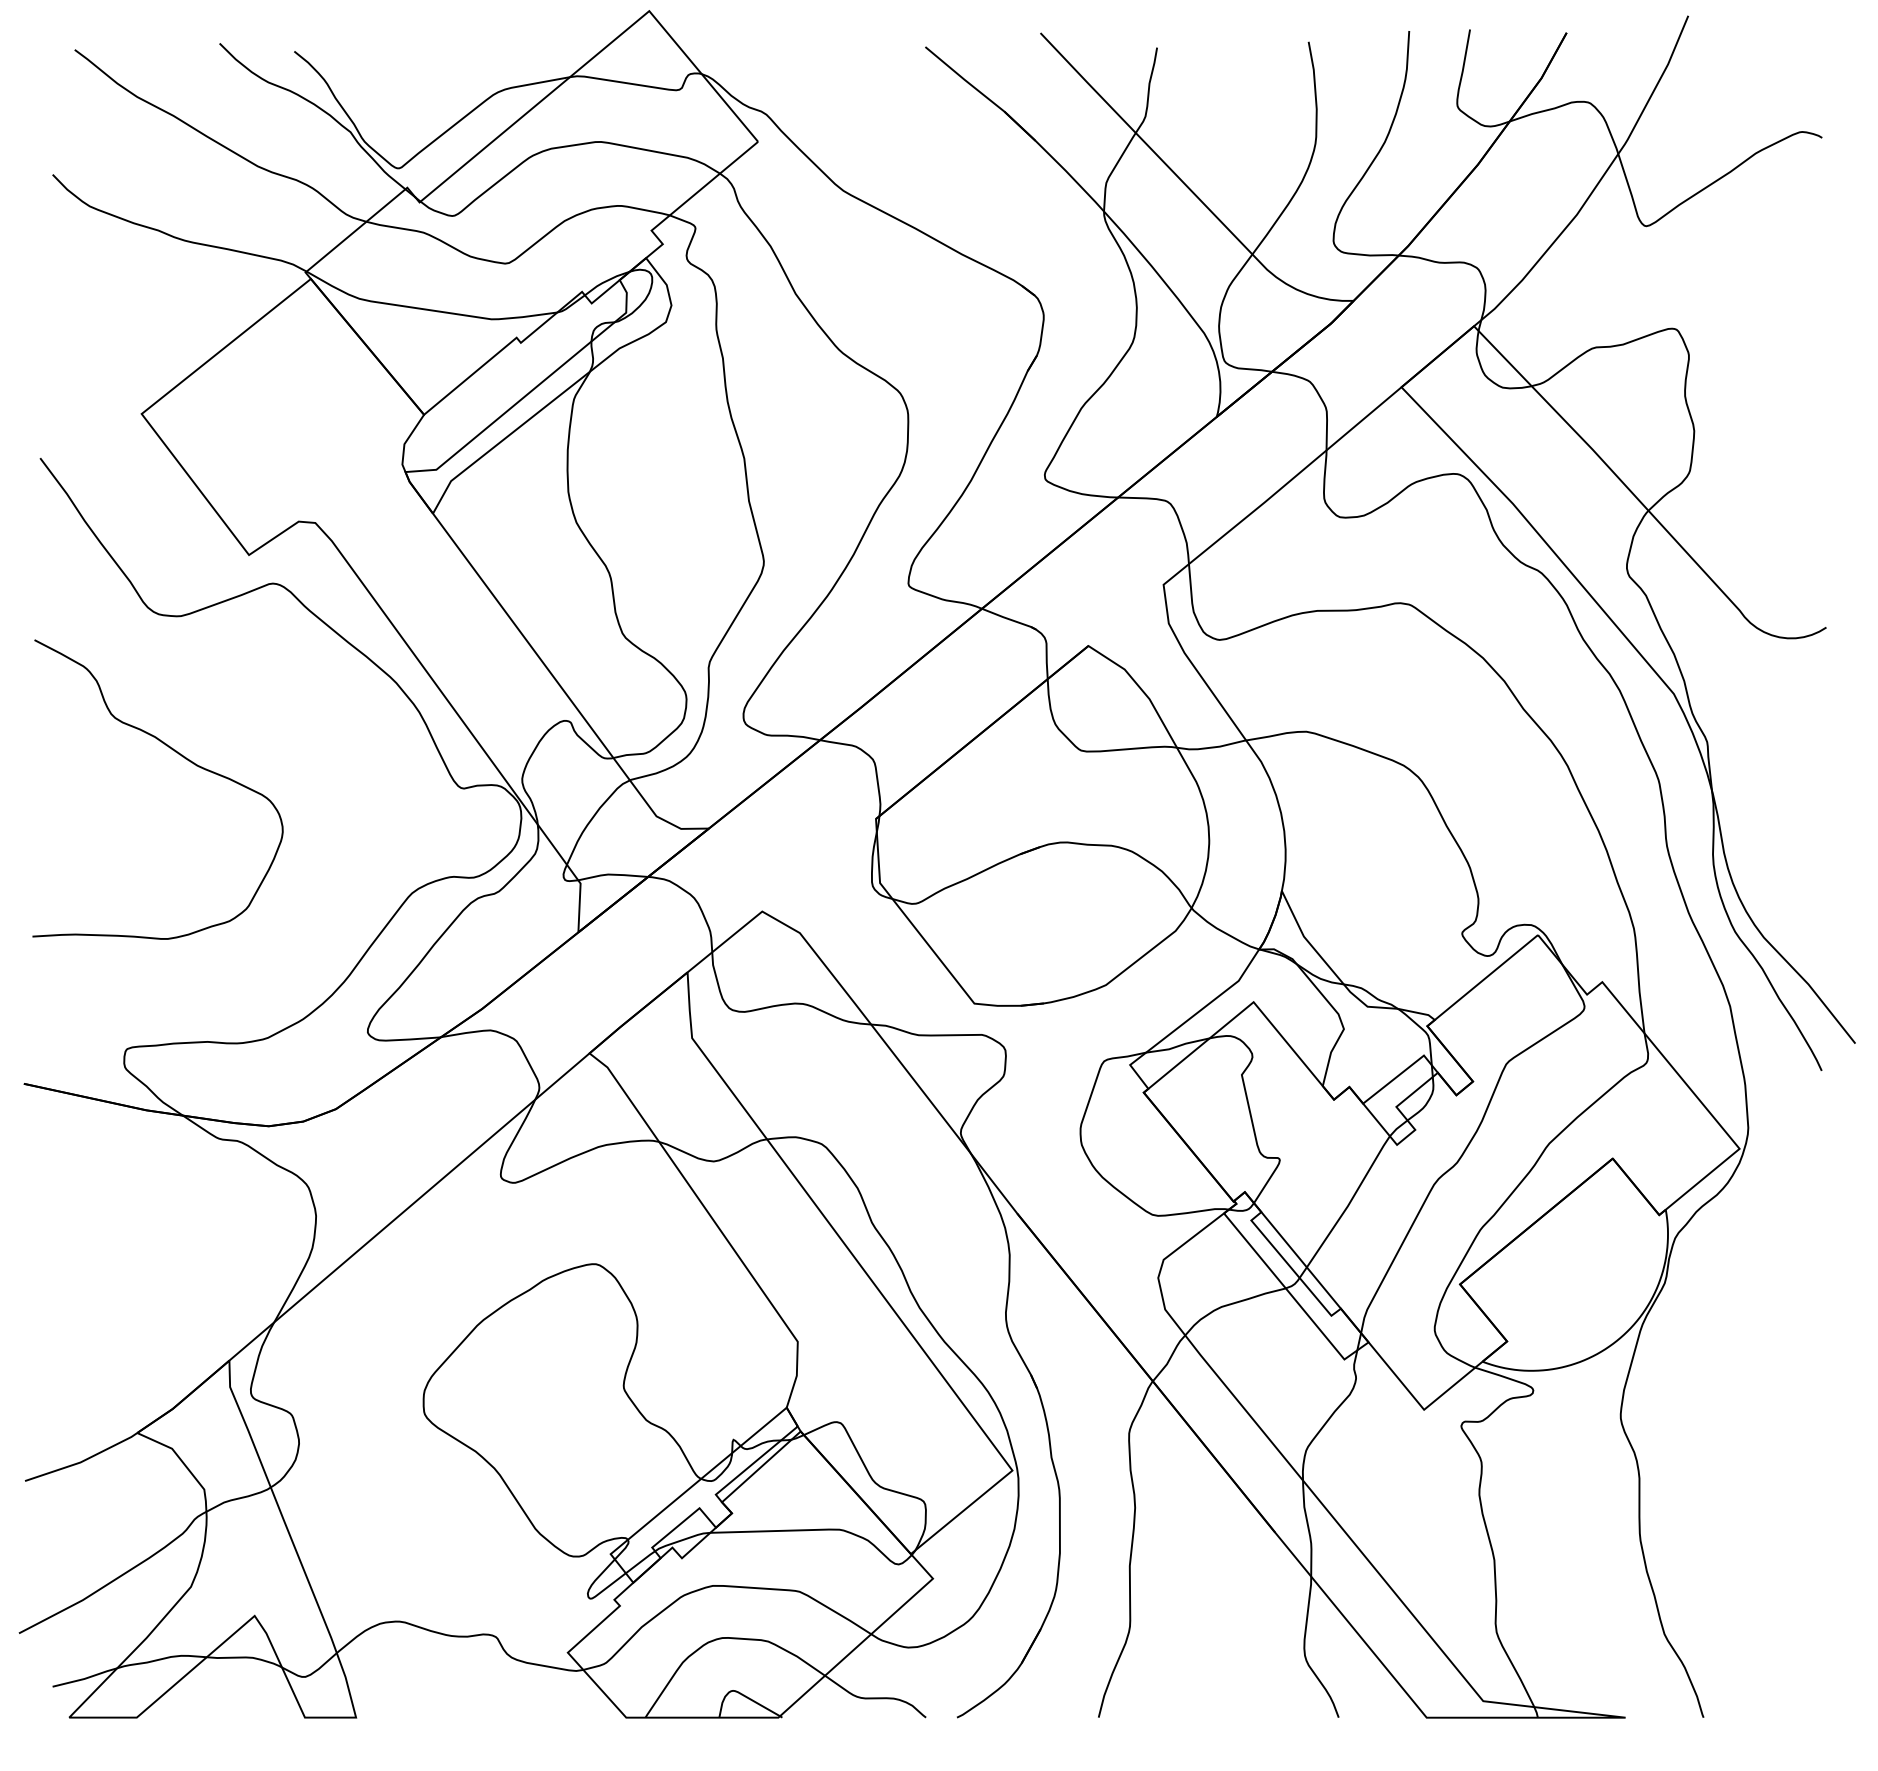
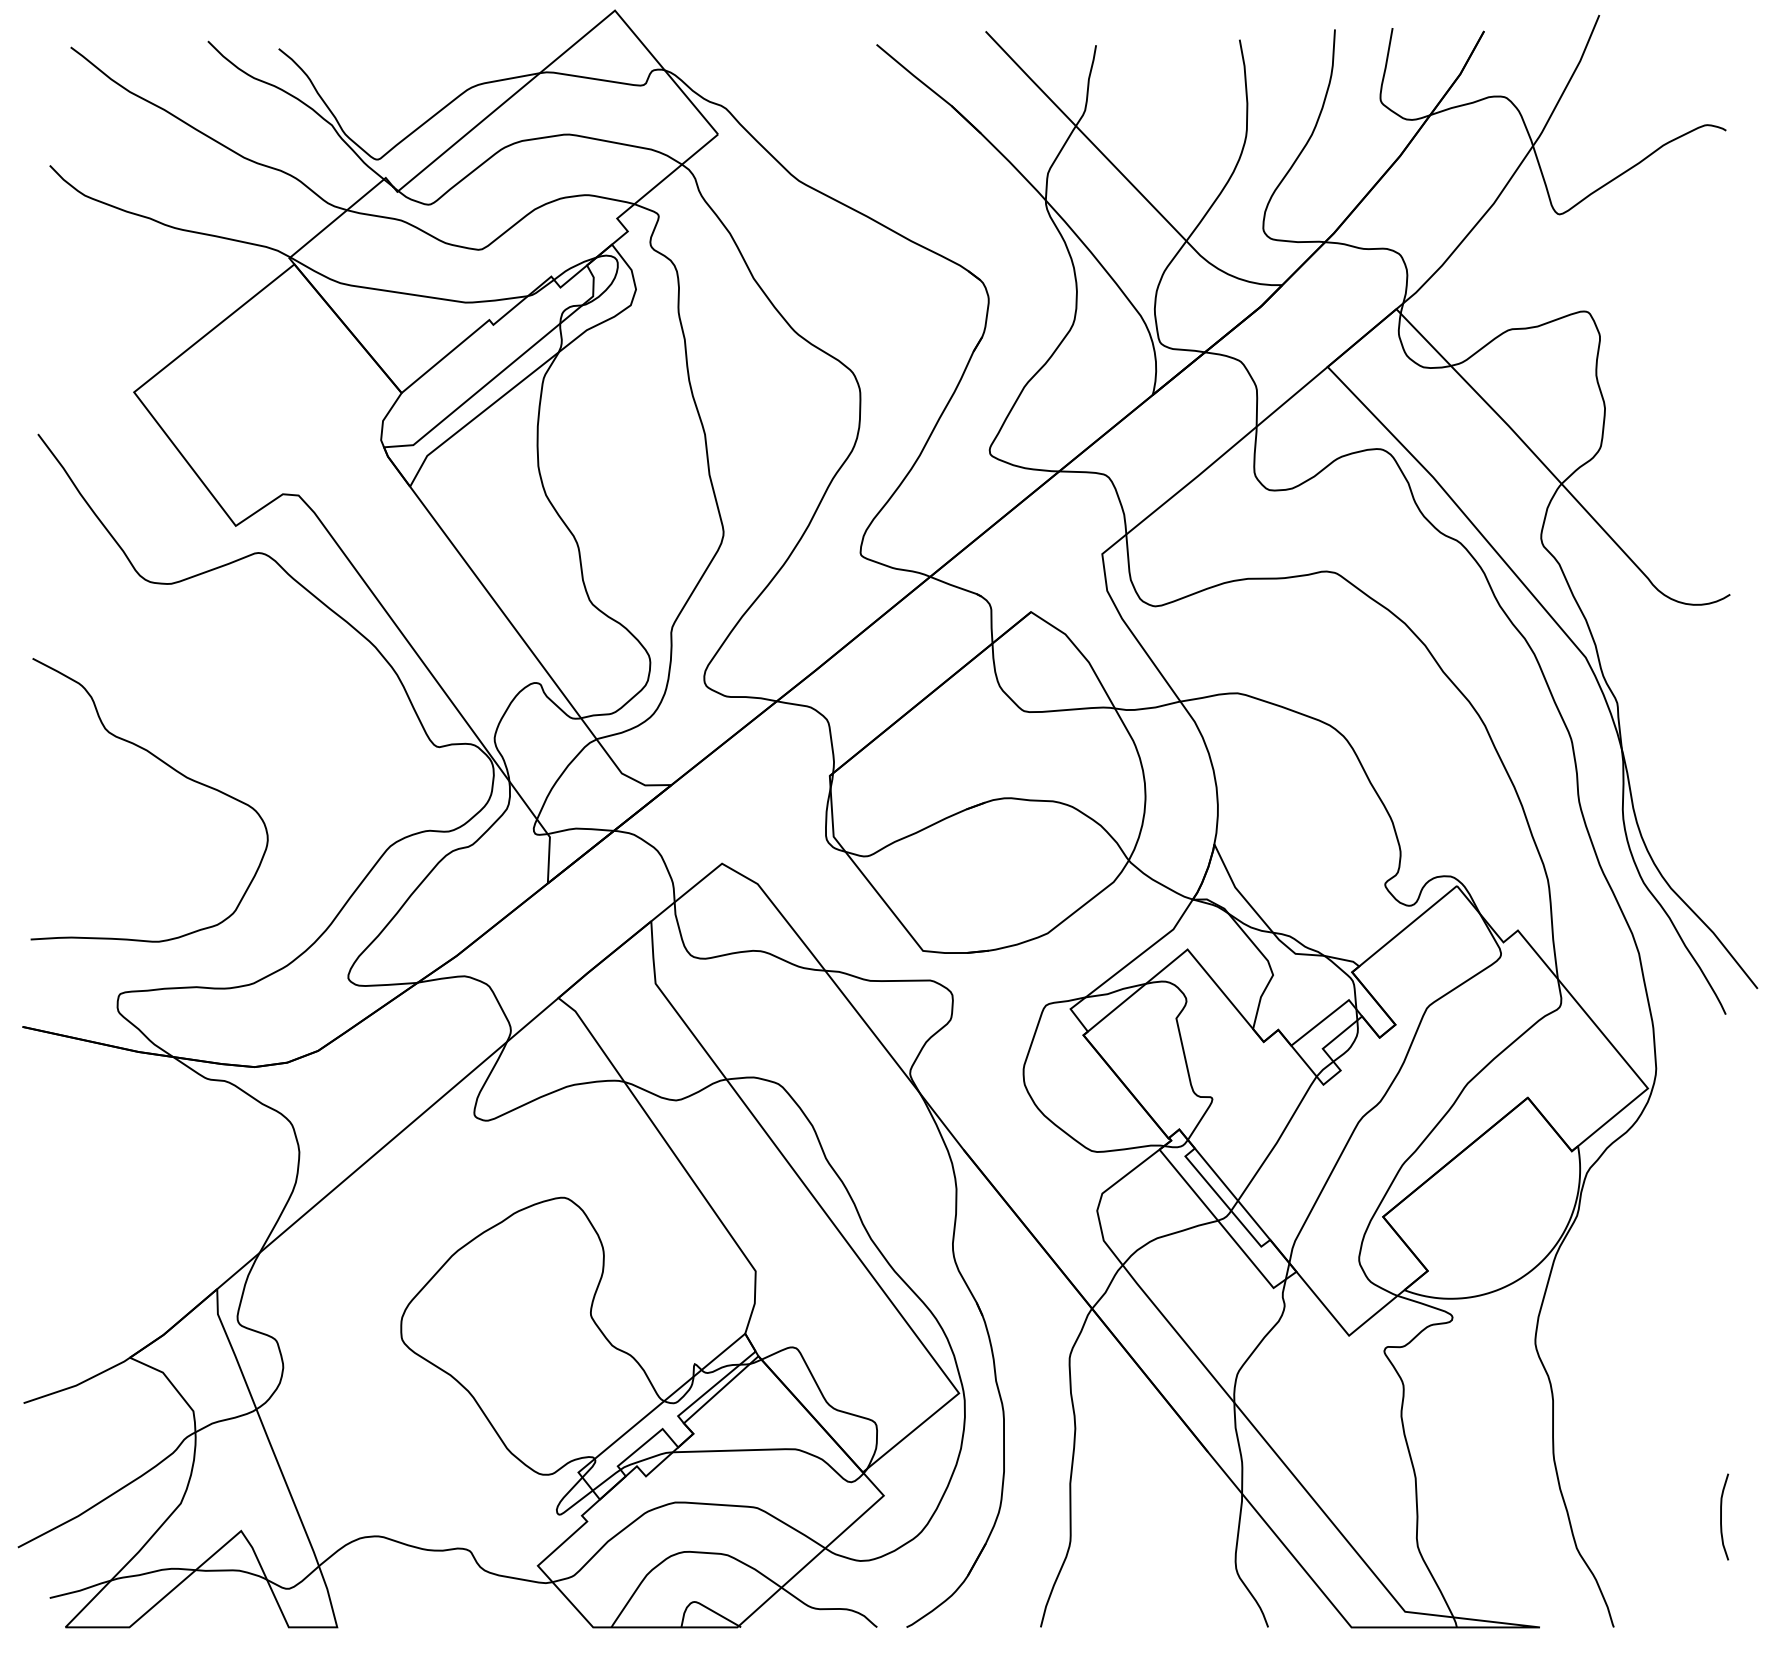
curve: (182, 757) -> (172, 769), moved
curve: (1817, 1600) -> (1721, 1516), added

